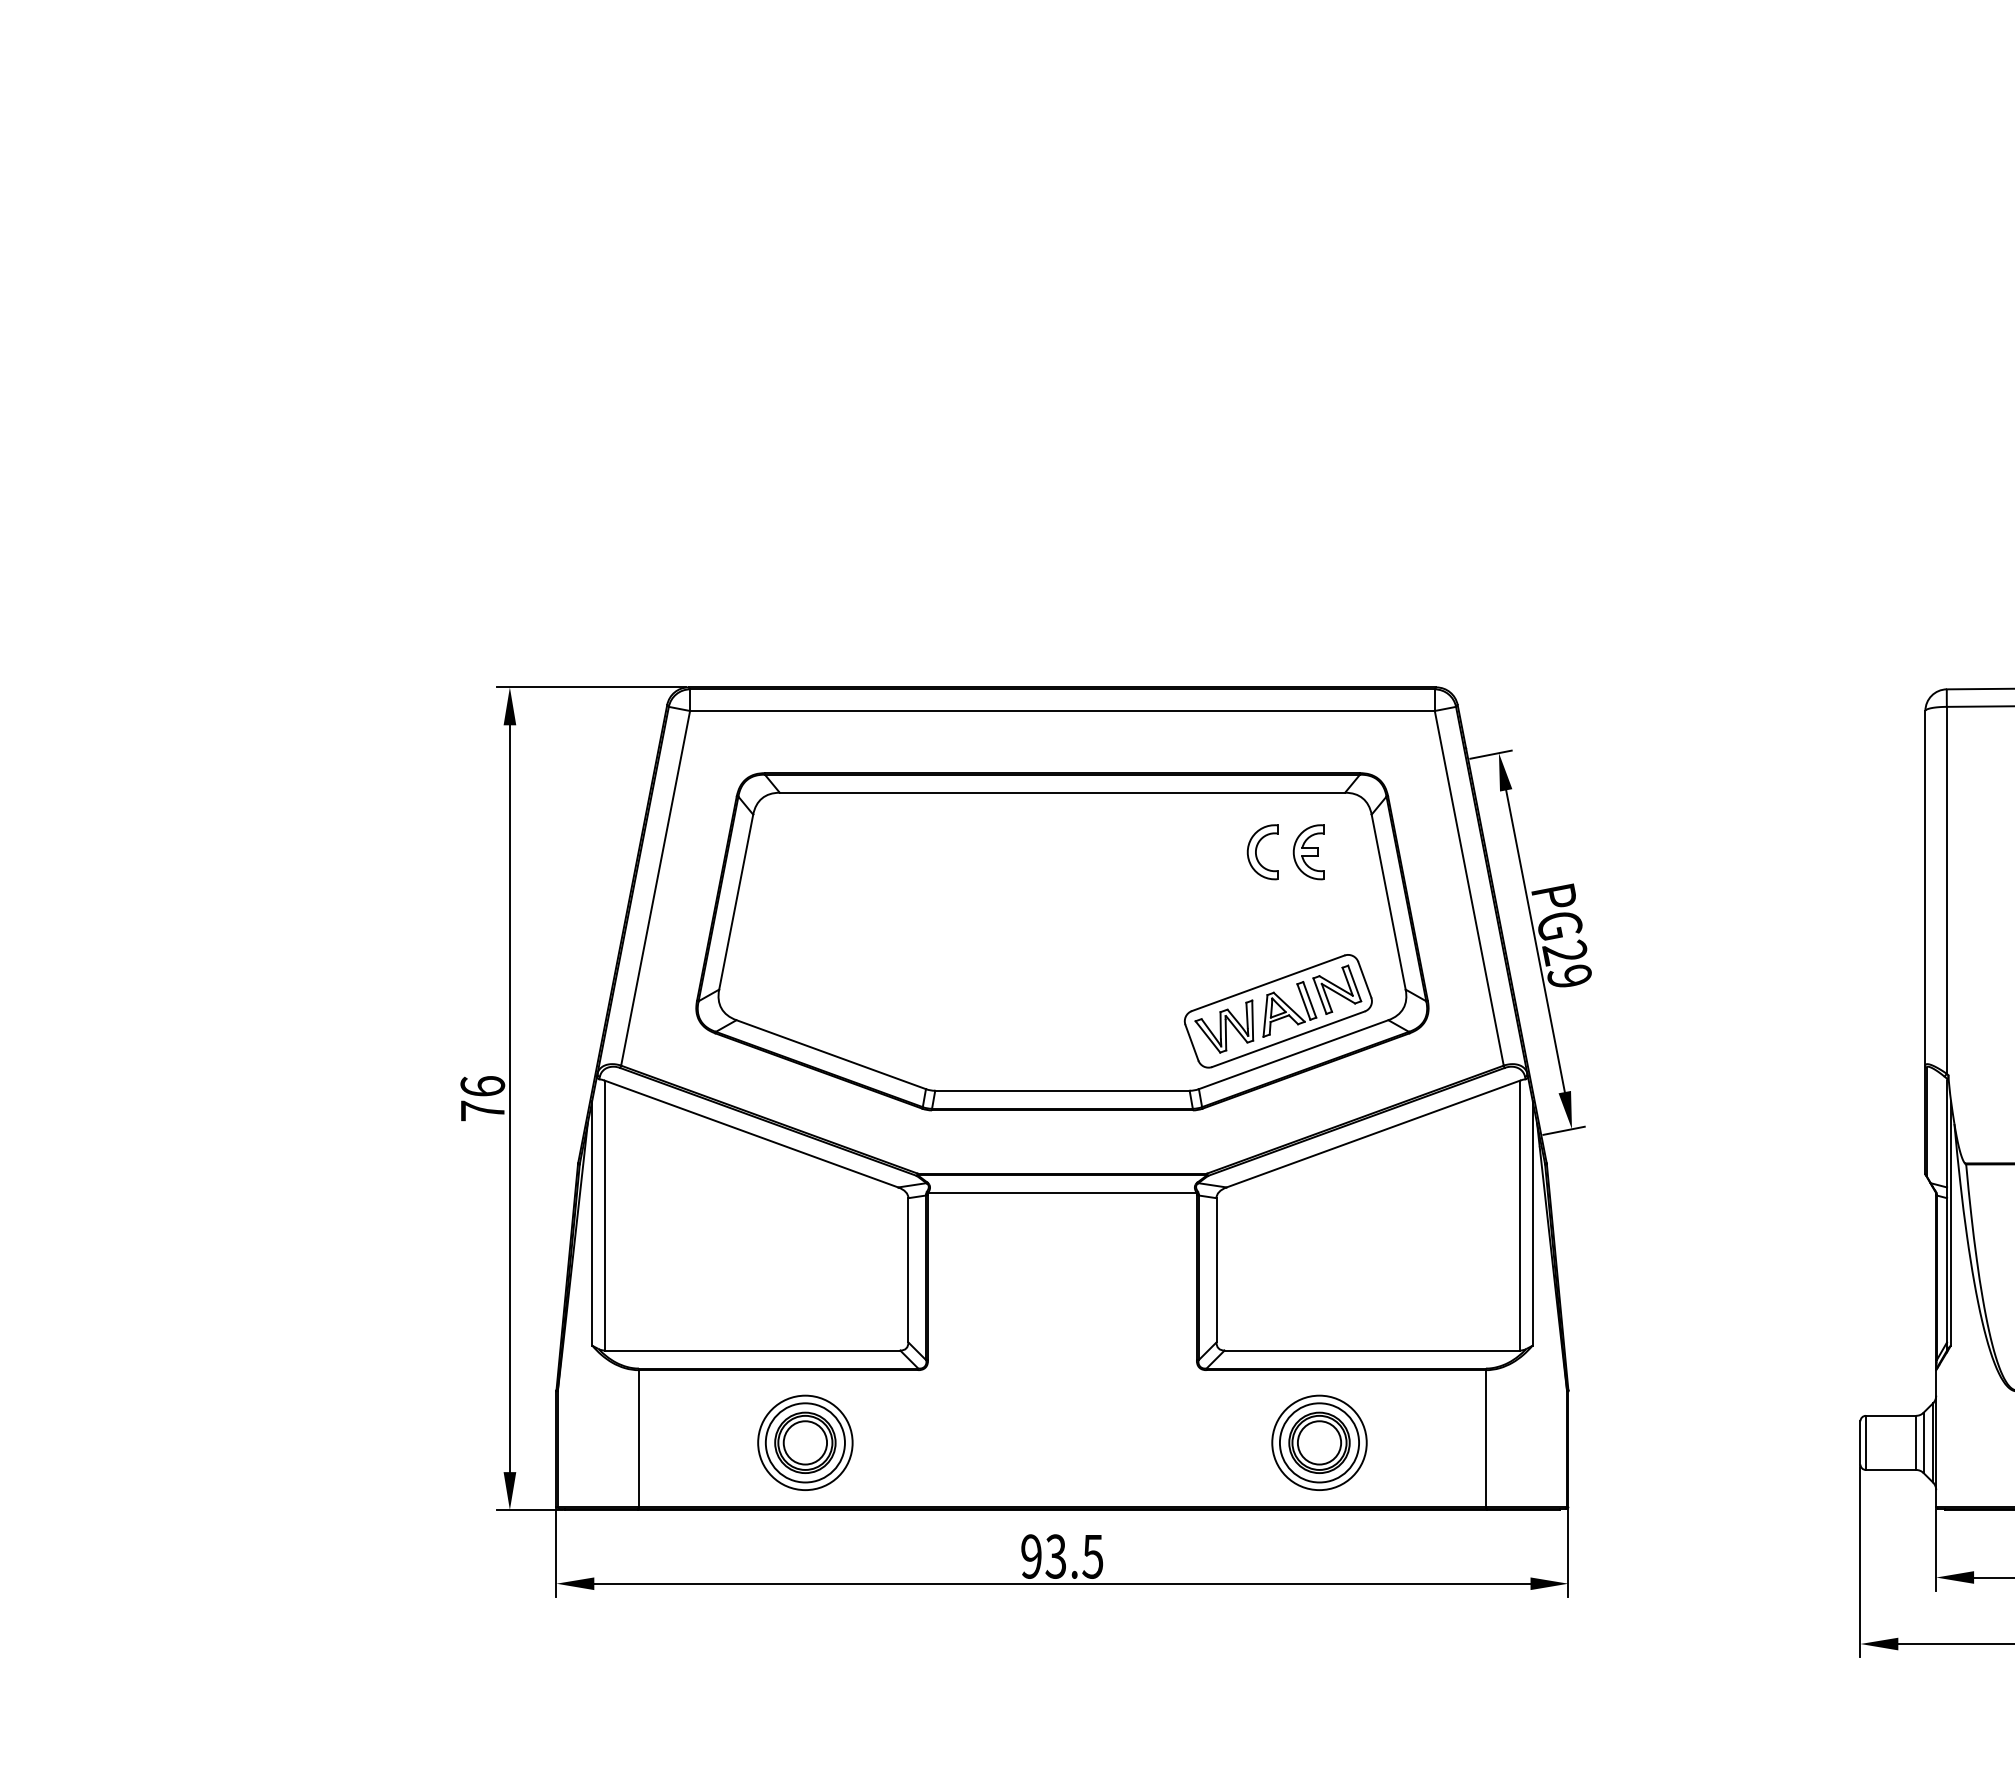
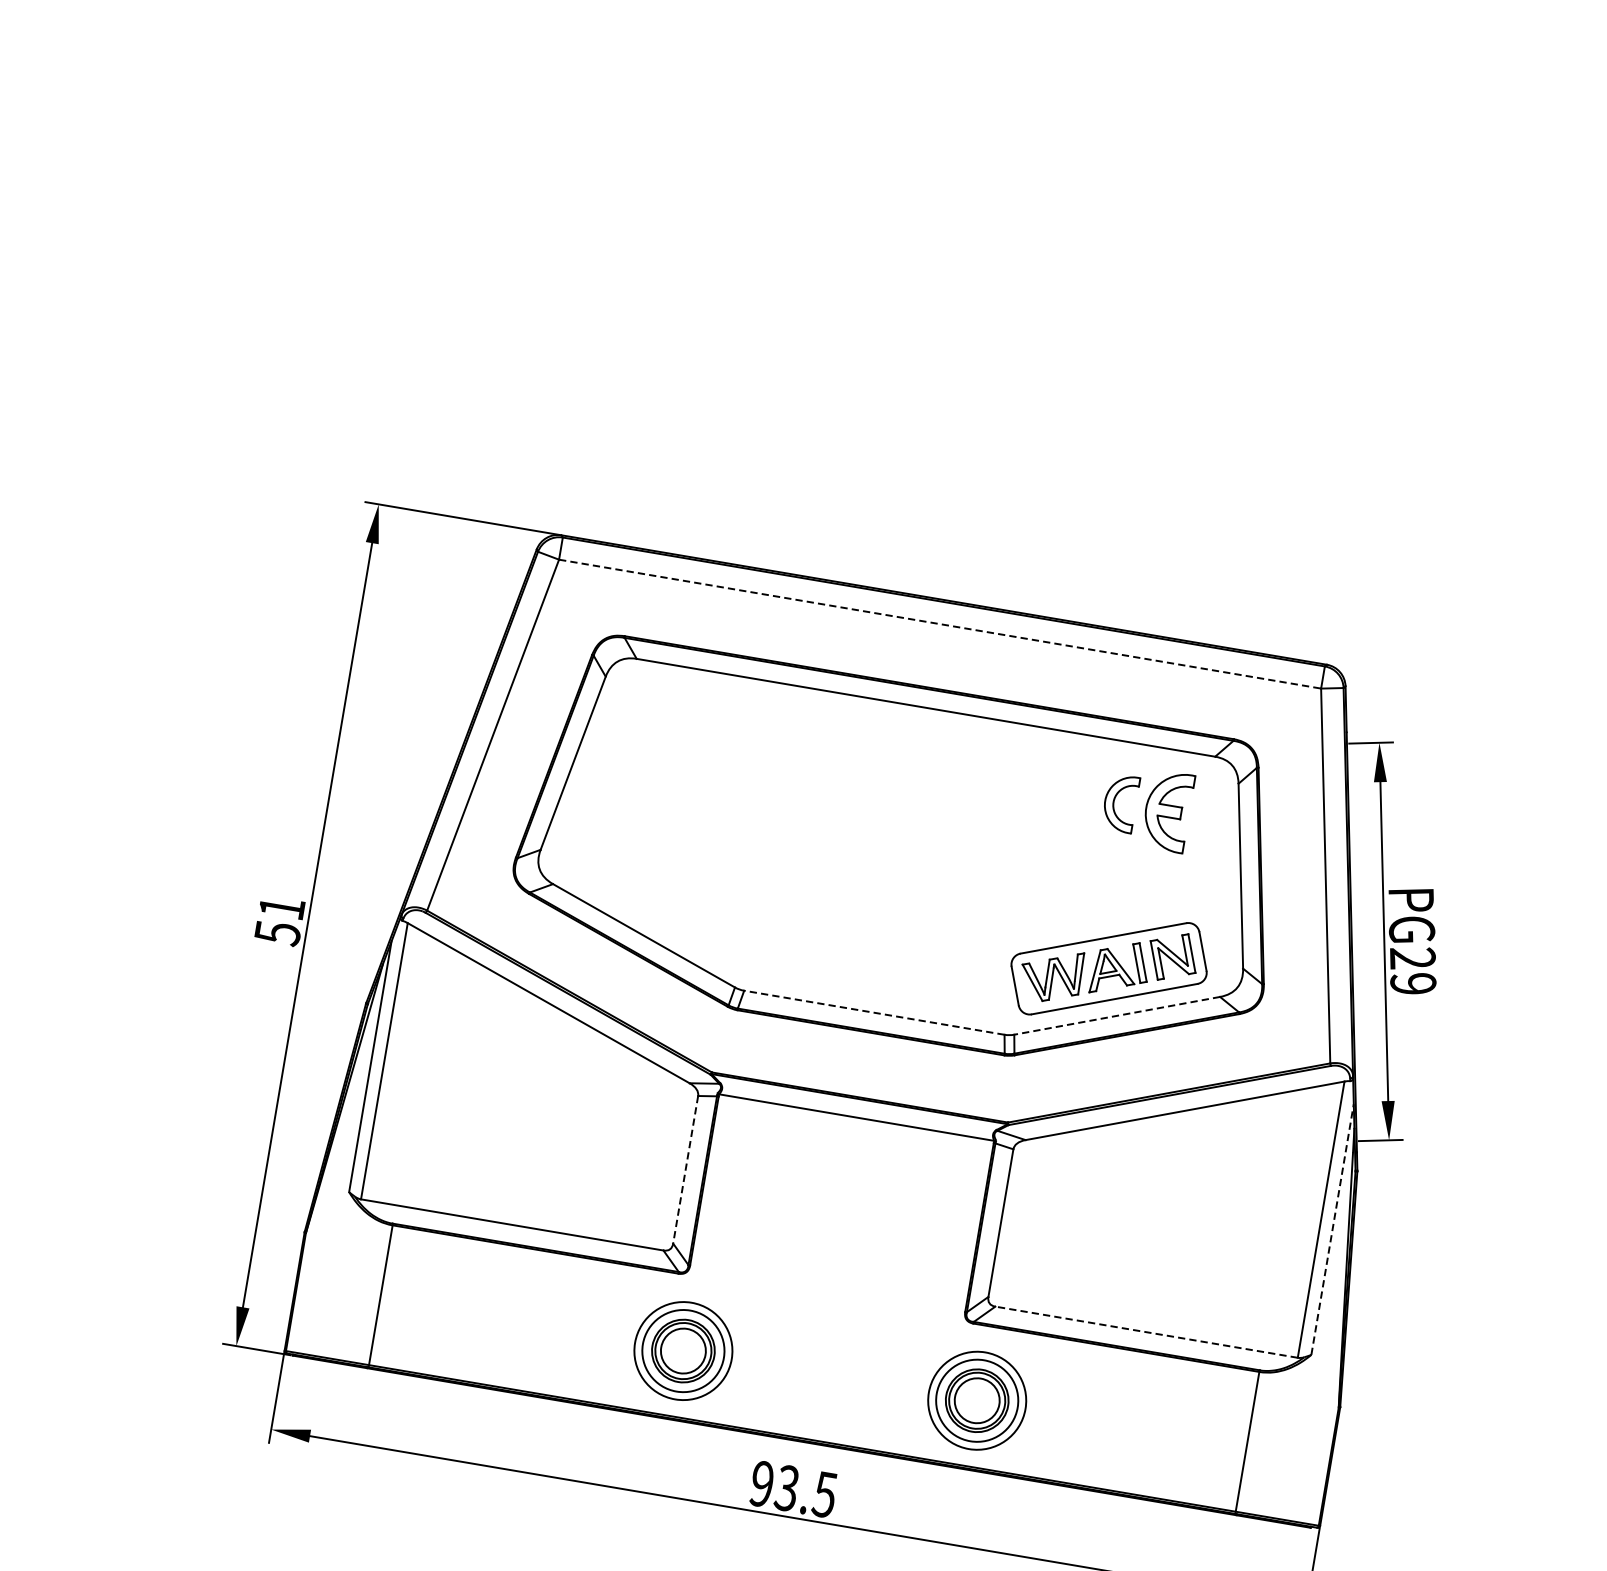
line: (1062, 711) -> (940, 624), solid -> dashed
part: (1308, 852) -> (1167, 811), size x1.4
line: (1293, 1054) -> (1117, 1015), solid -> dashed
line: (1061, 1090) -> (873, 1012), solid -> dashed
text: (482, 1098) -> (279, 920), 76 -> 51
line: (1532, 1223) -> (1332, 1229), solid -> dashed
line: (908, 1270) -> (685, 1170), solid -> dashed
line: (1372, 1350) -> (1146, 1332), solid -> dashed
part: (805, 1442) -> (683, 1350), moved
part: (1319, 1442) -> (977, 1400), moved

